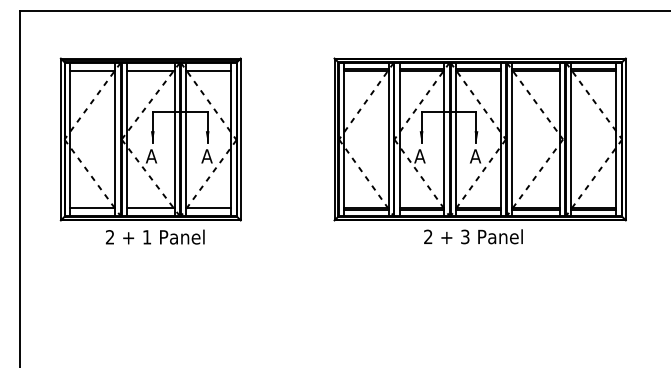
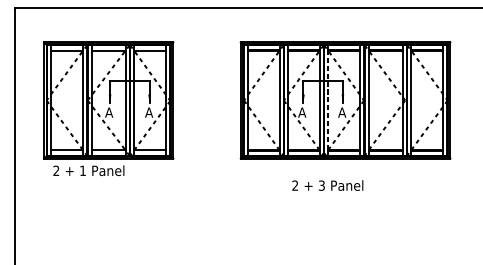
line: (455, 139) -> (327, 100), solid -> dashed
text: (155, 236) -> (89, 170), moved
text: (473, 236) -> (327, 185), moved

